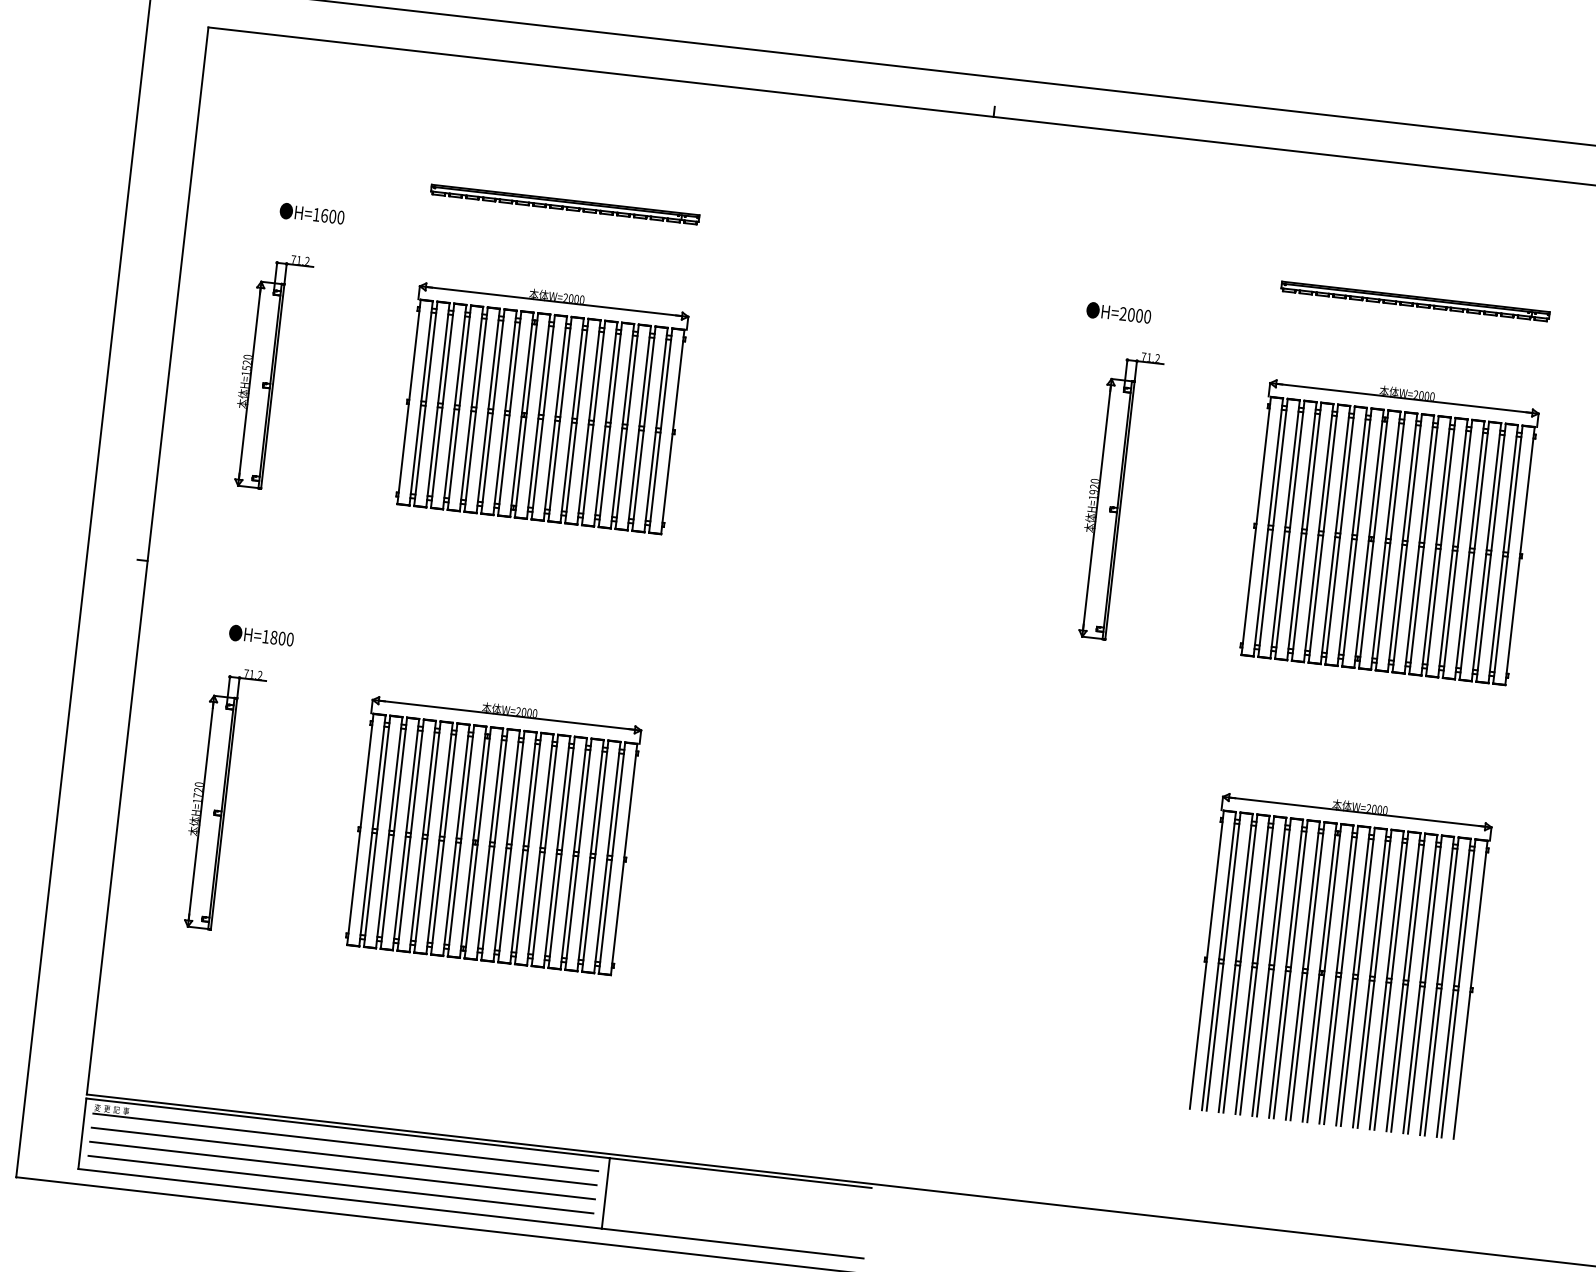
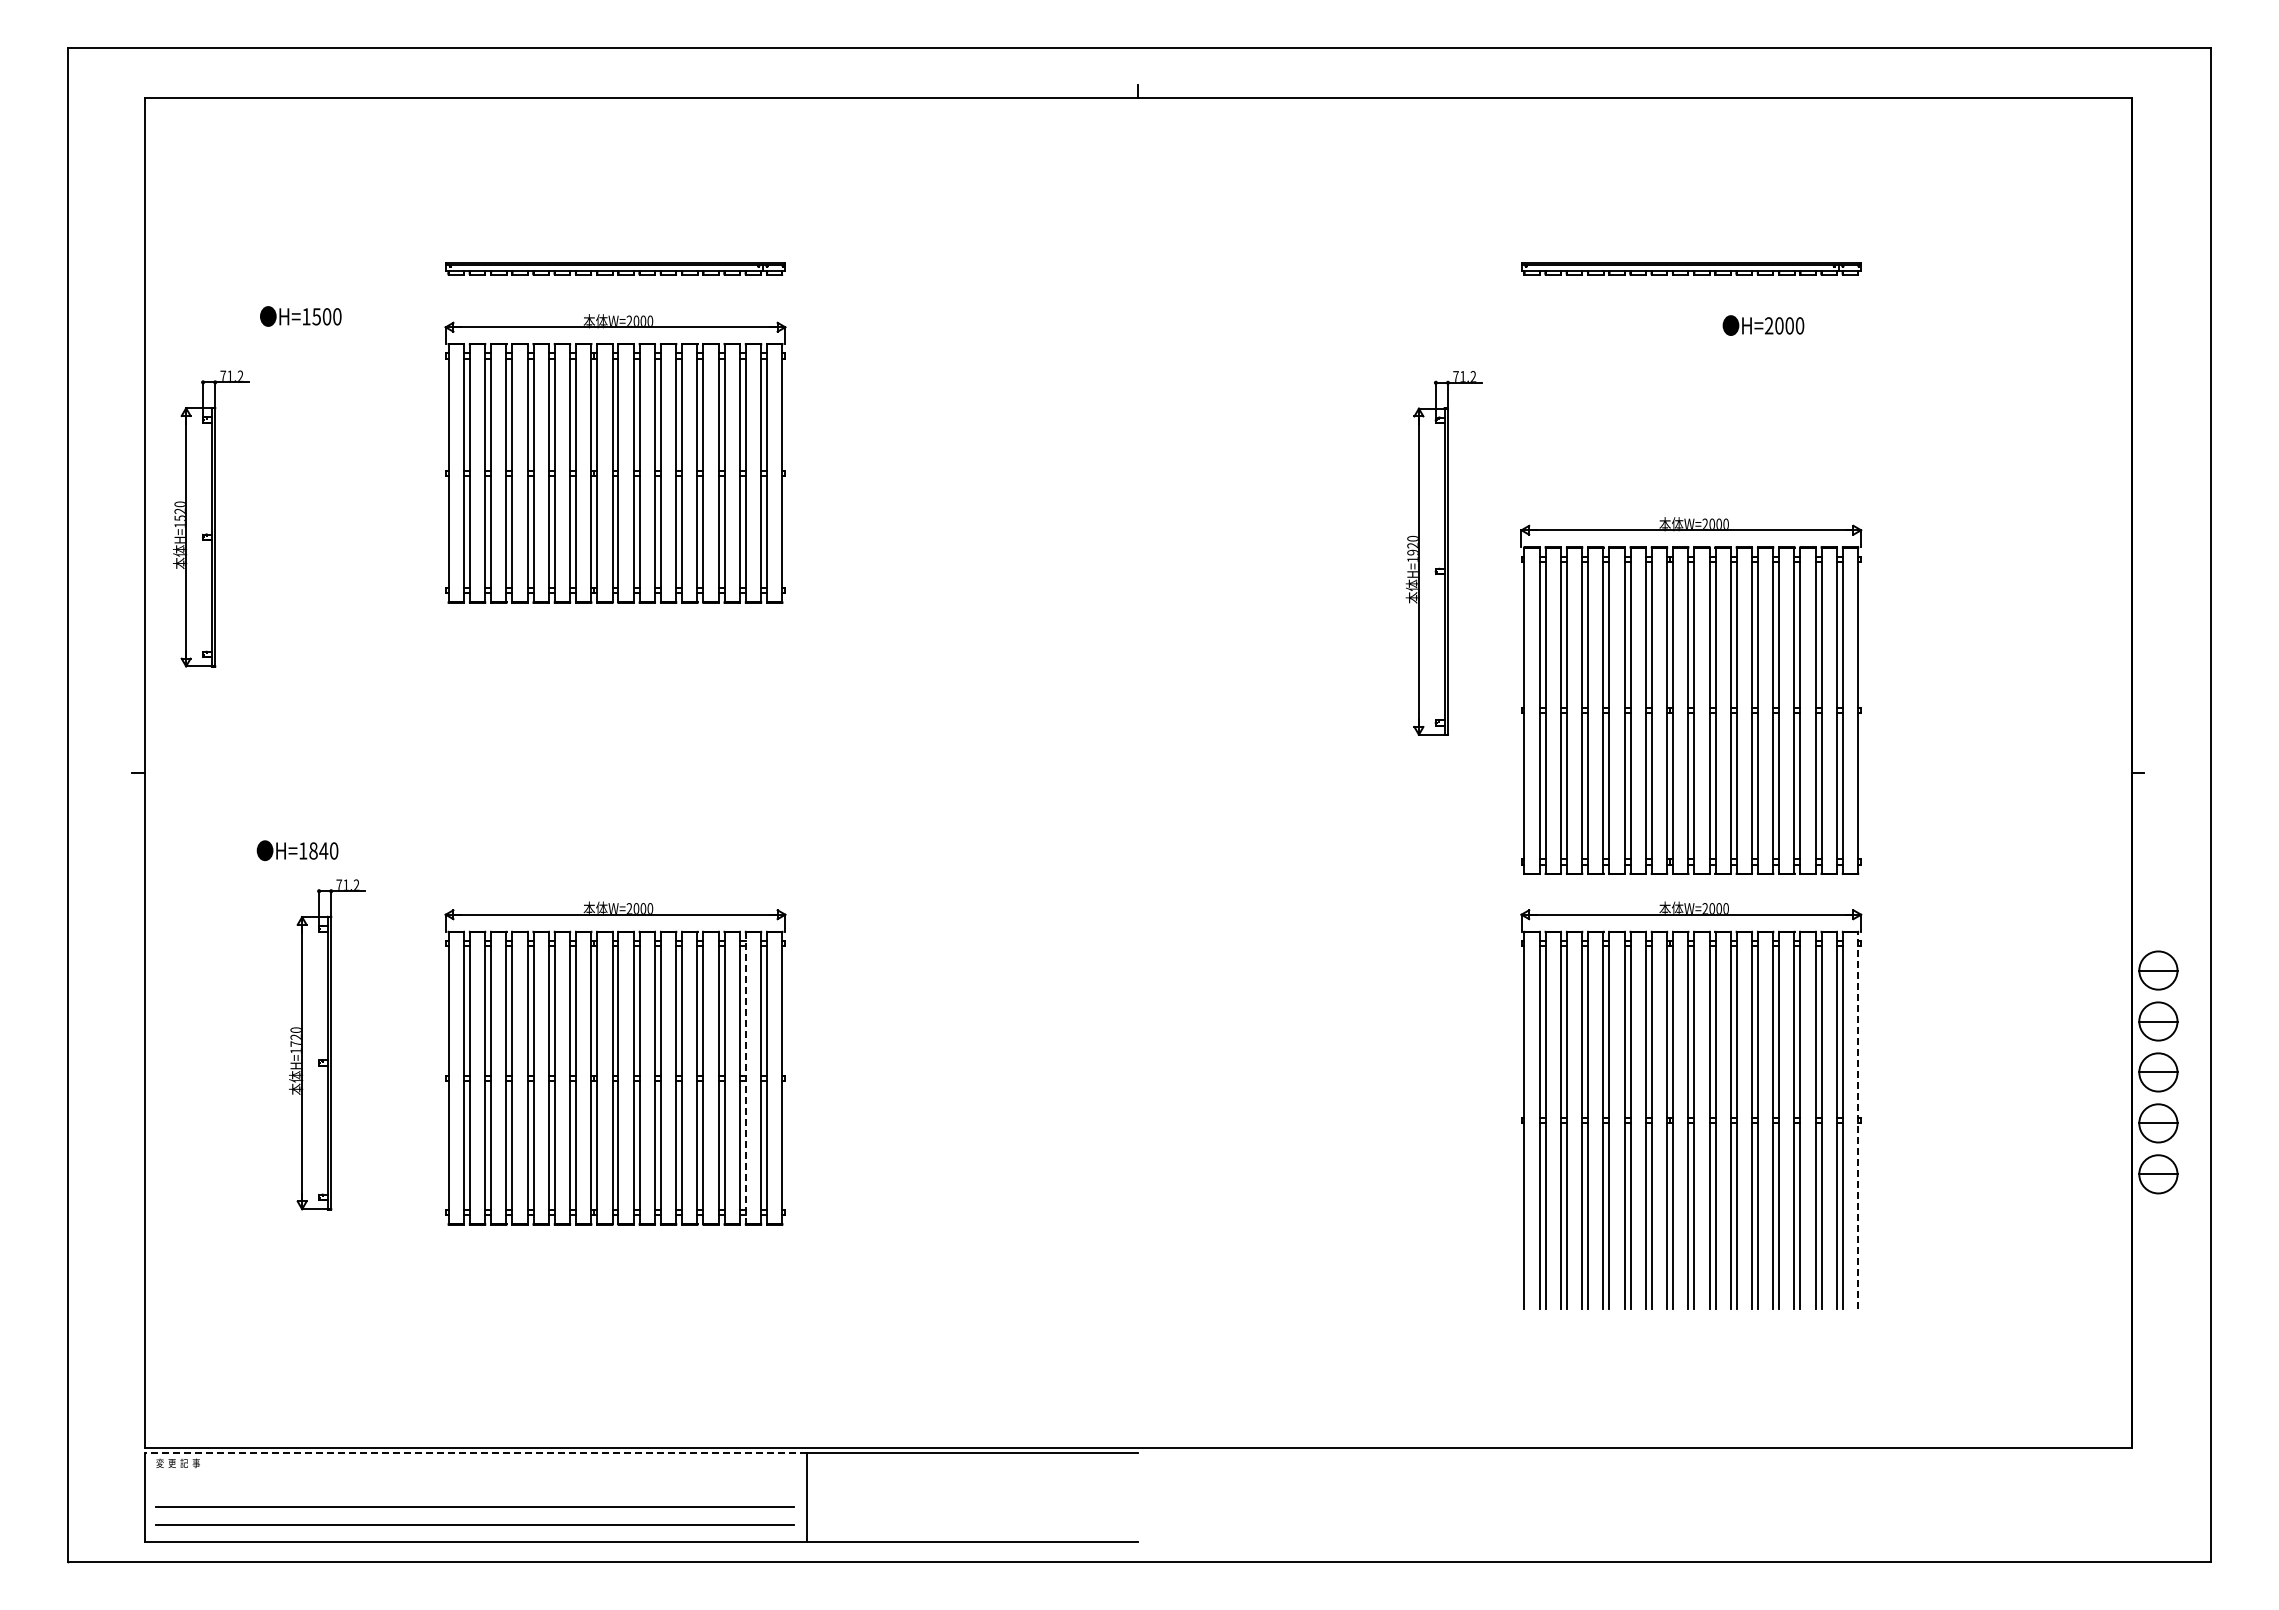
text: (324, 215) -> (316, 316), H=1600 -> H=1500
text: (1118, 313) -> (1763, 325), moved
part: (271, 371) -> (211, 518), moved
part: (542, 405) -> (615, 458), moved
part: (1118, 495) -> (1443, 553), moved
part: (1389, 529) -> (1691, 695), moved
text: (281, 638) -> (323, 850), H=1800 -> H=1840
part: (222, 798) -> (327, 1044), moved
line: (594, 856) -> (745, 1078), solid -> dashed
line: (1470, 989) -> (1858, 1120), solid -> dashed
line: (347, 1128) -> (475, 1453), solid -> dashed
line: (345, 1142) -> (474, 1471), removed
line: (343, 1156) -> (474, 1488), removed

